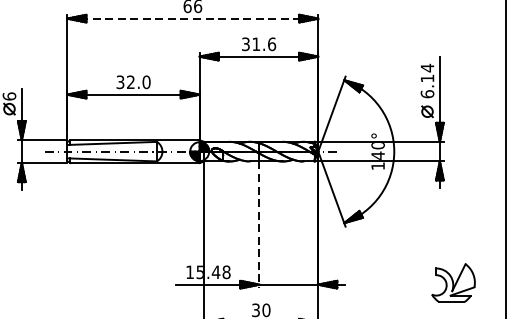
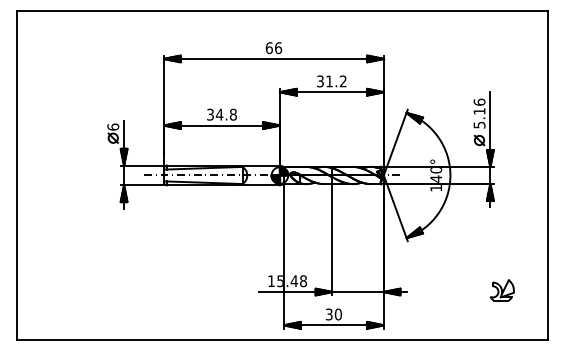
line: (192, 18) -> (273, 58), dashed -> solid
text: (271, 44) -> (342, 81), 31.6 -> 31.2
text: (427, 80) -> (479, 113), 6.14 -> 5.16
text: (137, 82) -> (225, 114), 32.0 -> 34.8
line: (259, 224) -> (332, 239), dashed -> solid
part: (452, 282) -> (501, 290), size x0.62

